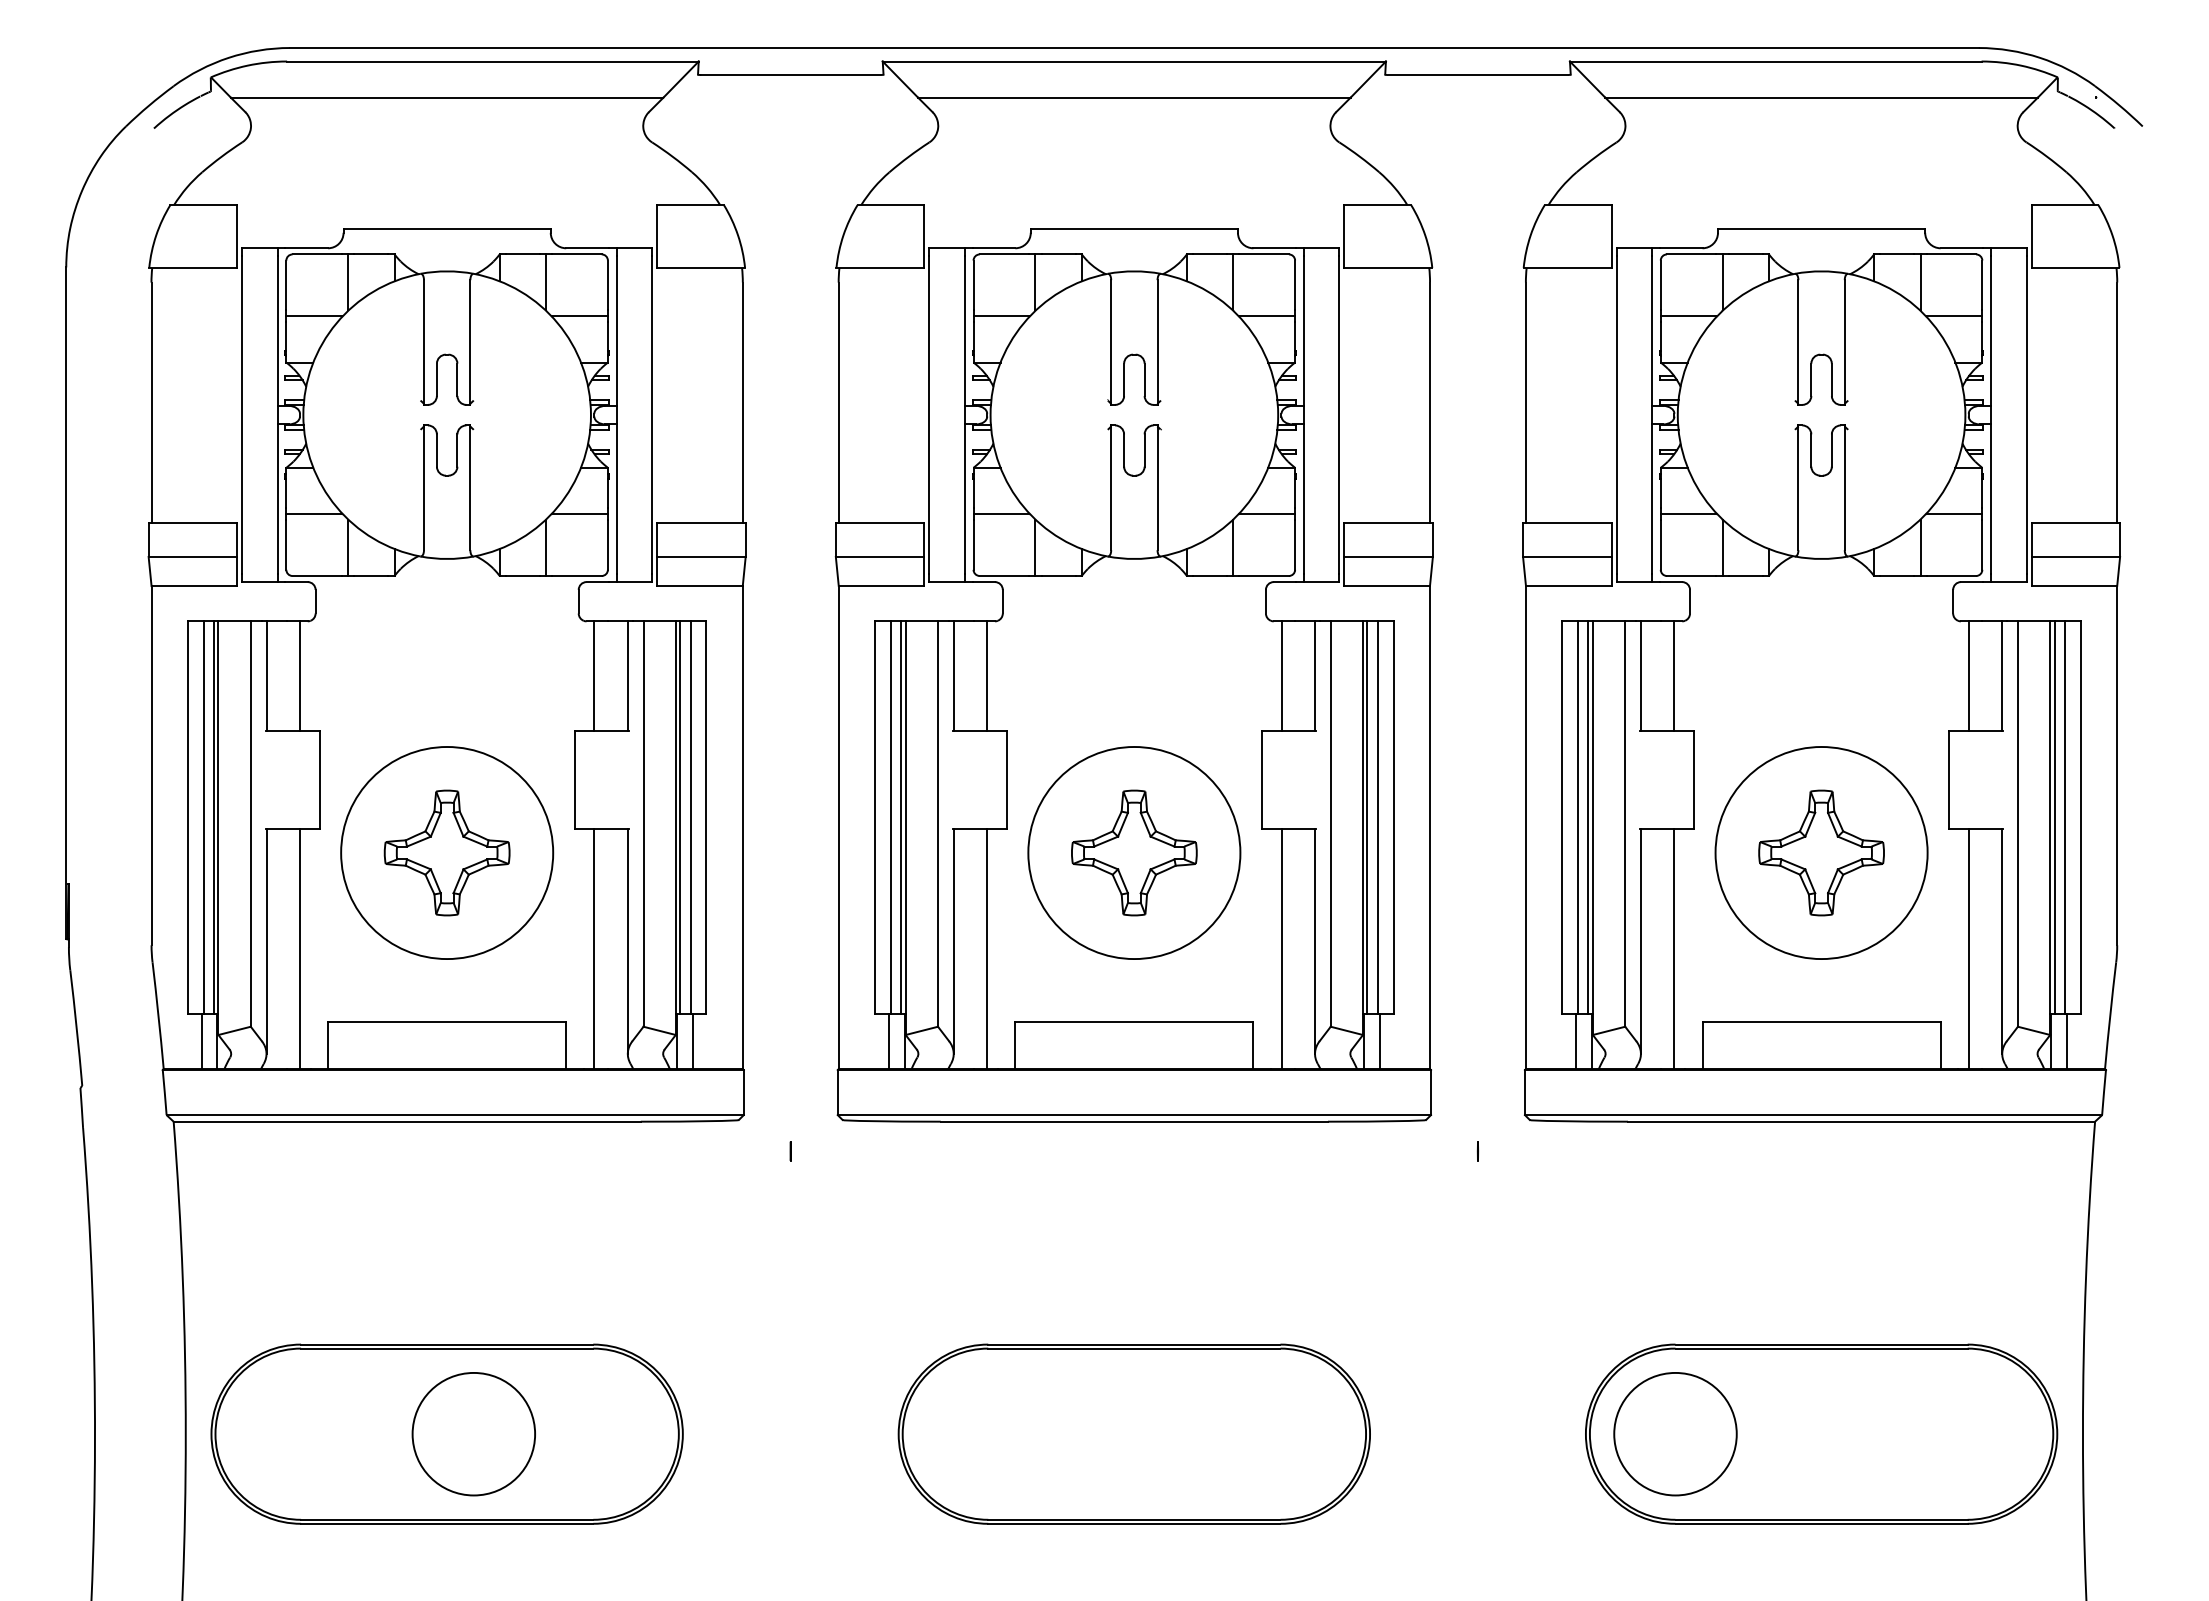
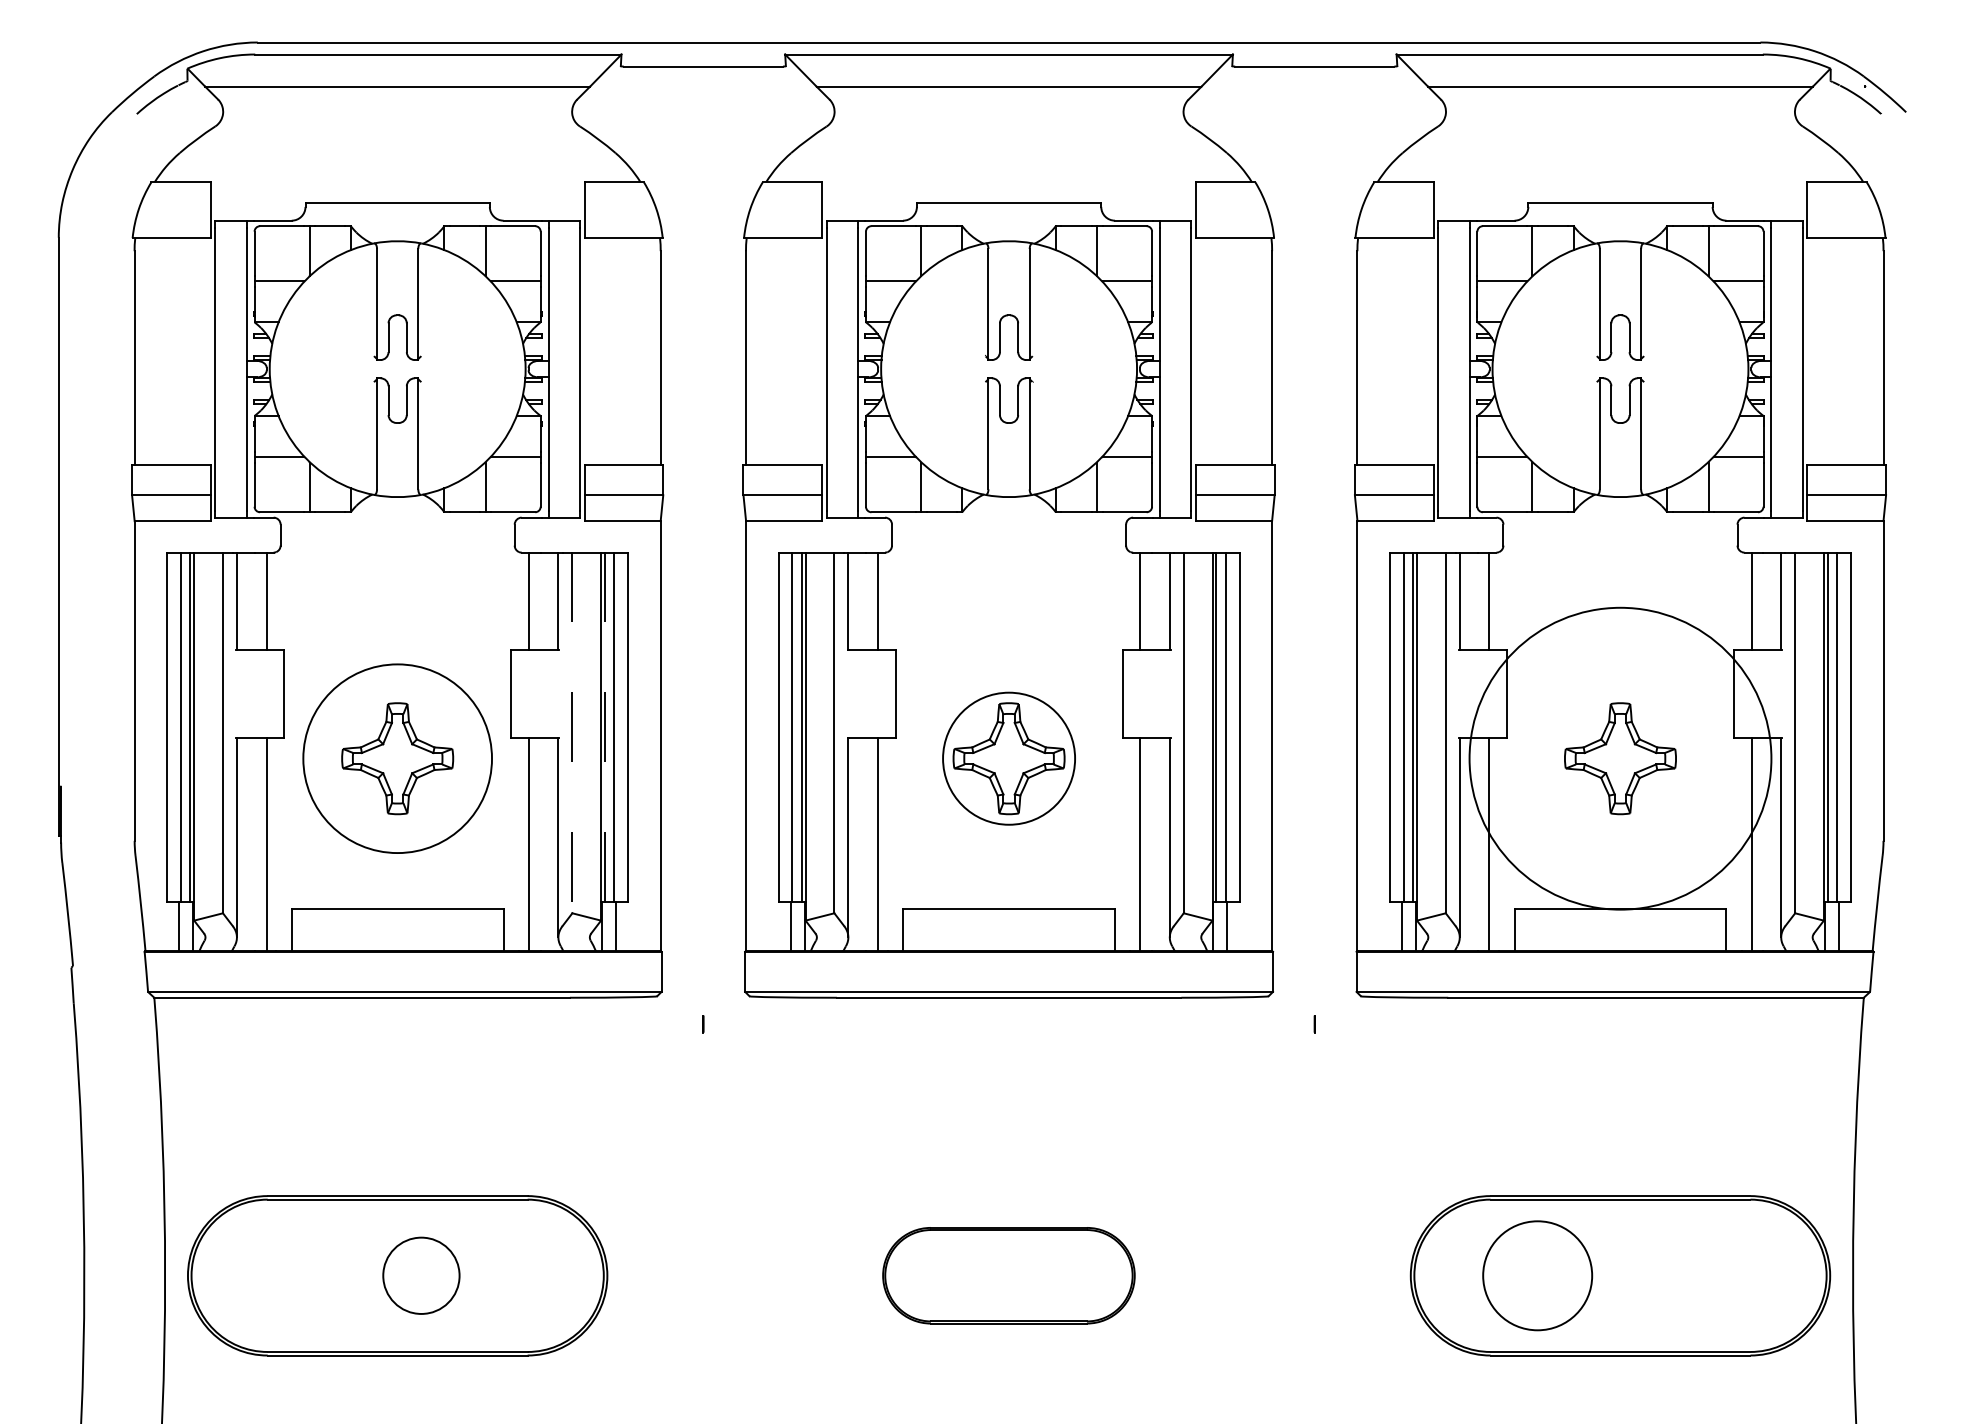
line: (680, 818) -> (605, 728), solid -> dashed
line: (643, 824) -> (572, 733), solid -> dashed
circle: (1134, 853) -> (1009, 759), size x0.7
circle: (1821, 853) -> (1620, 759), size x1.6
circle: (473, 1433) -> (421, 1275), size x0.7
part: (1133, 1433) -> (1008, 1275), size x0.6
circle: (1675, 1434) -> (1537, 1276), moved

